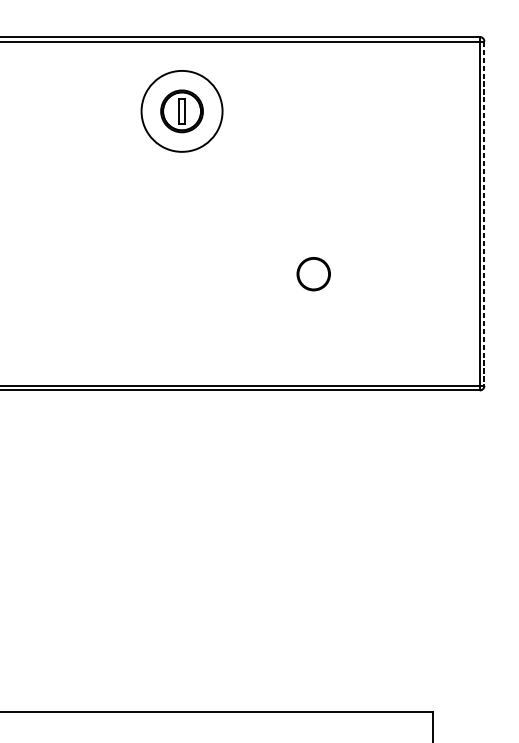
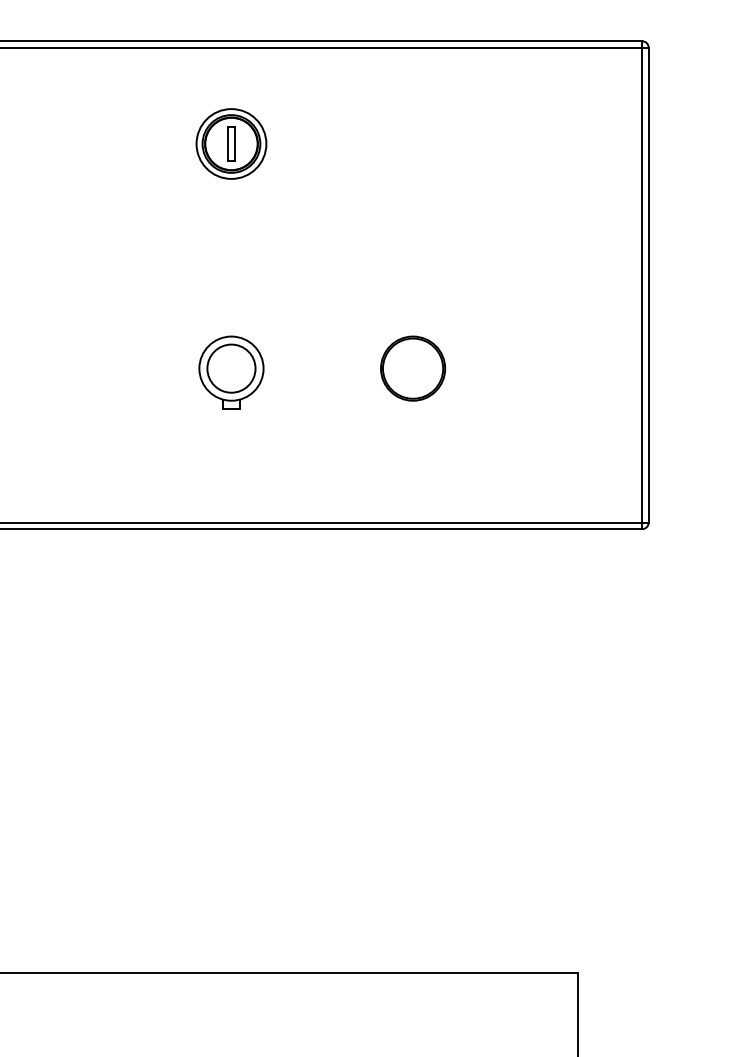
circle: (182, 111) -> (231, 143), size x0.62
line: (484, 213) -> (648, 285), dashed -> solid
part: (313, 274) -> (413, 368), size x1.43
part: (182, 276) -> (231, 372), added

